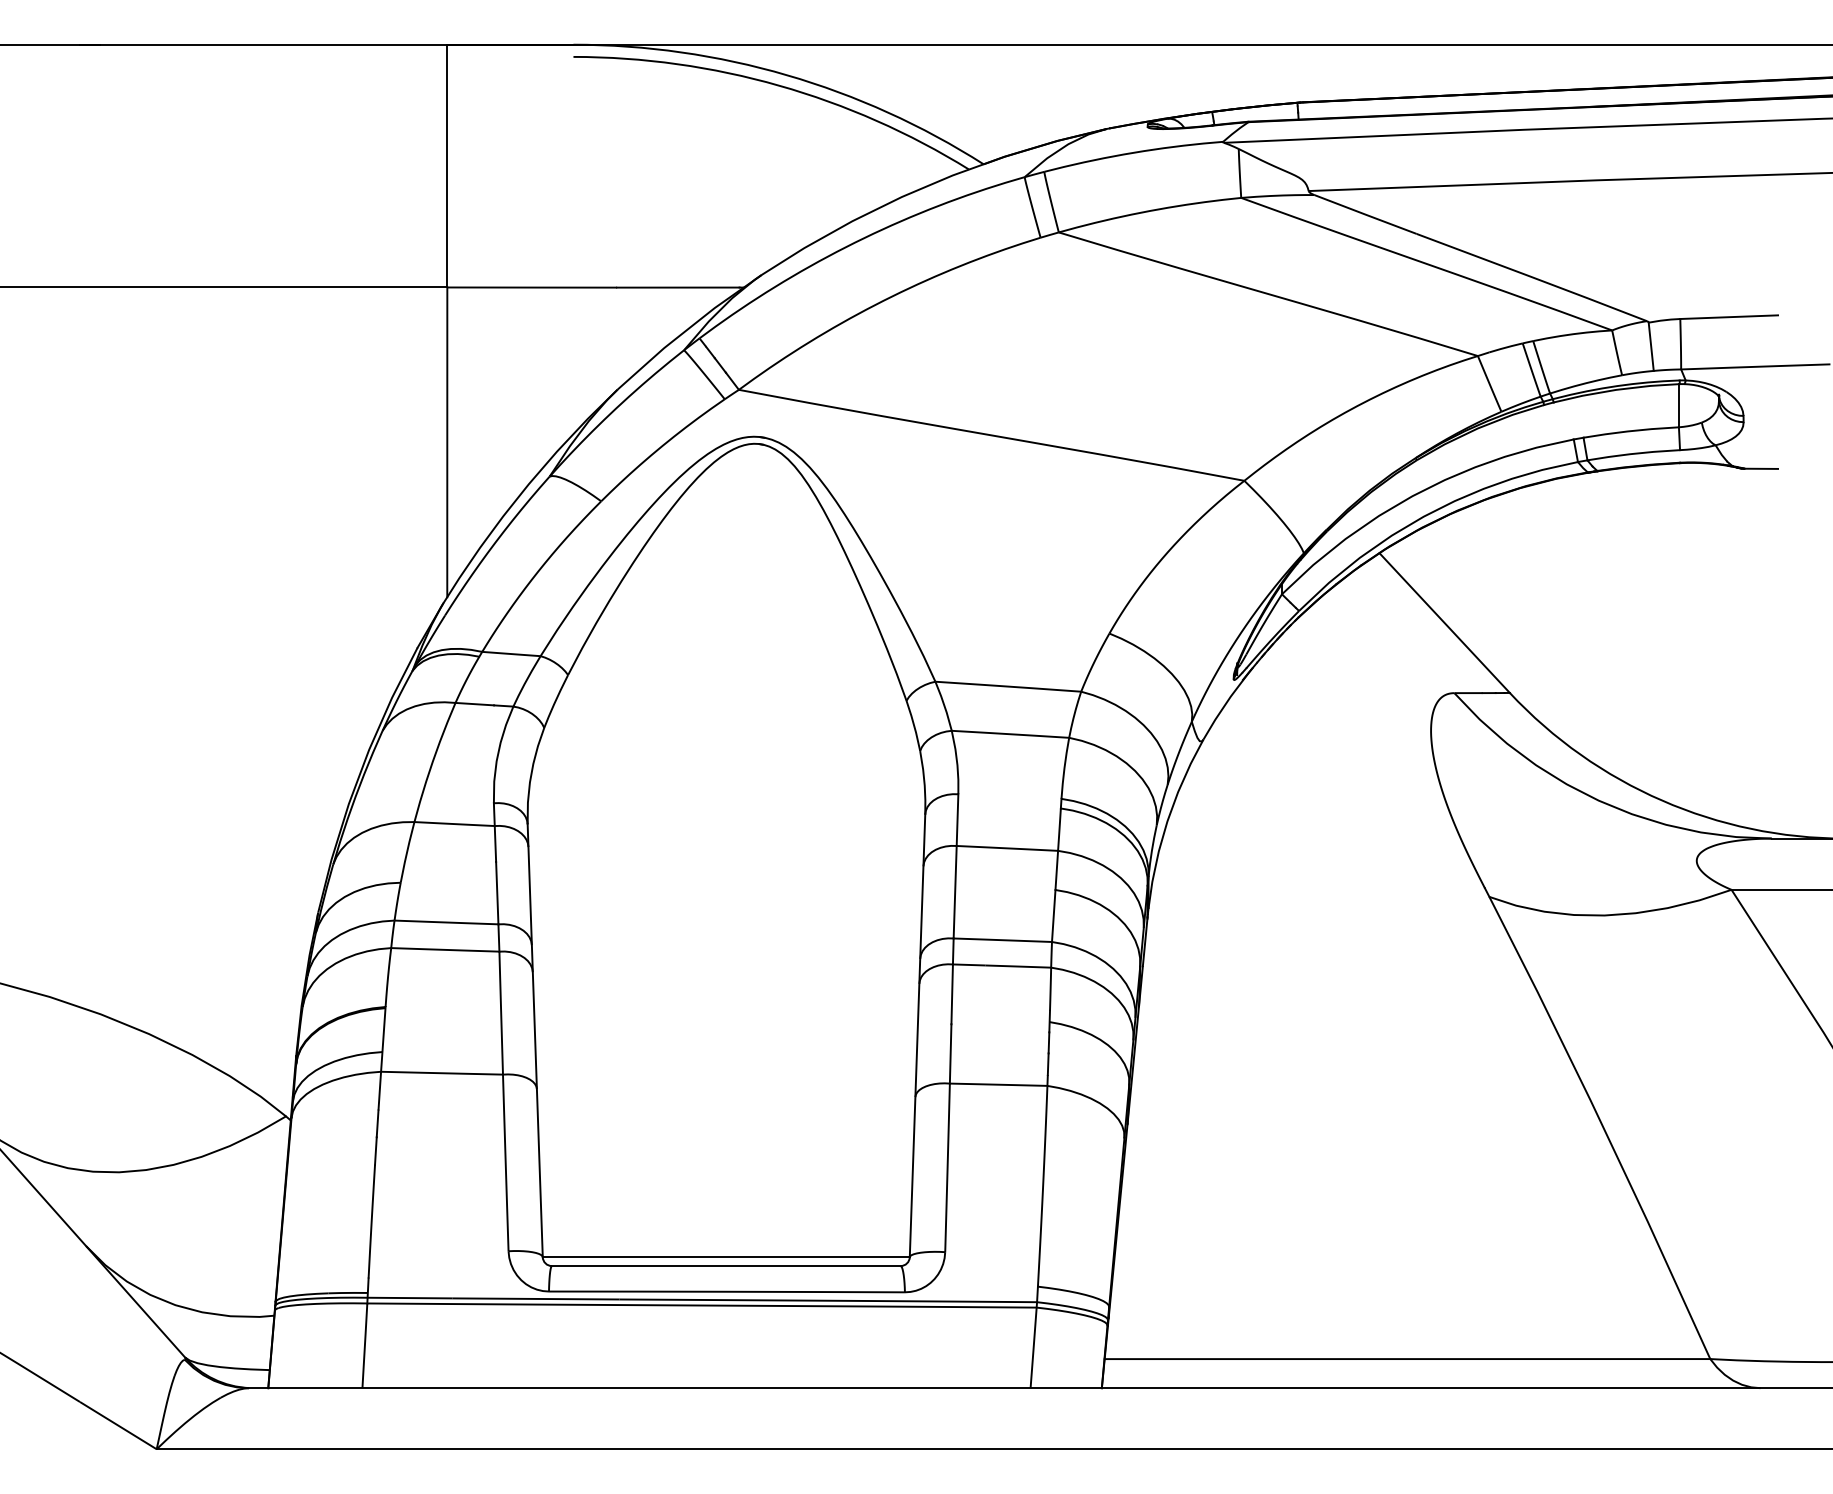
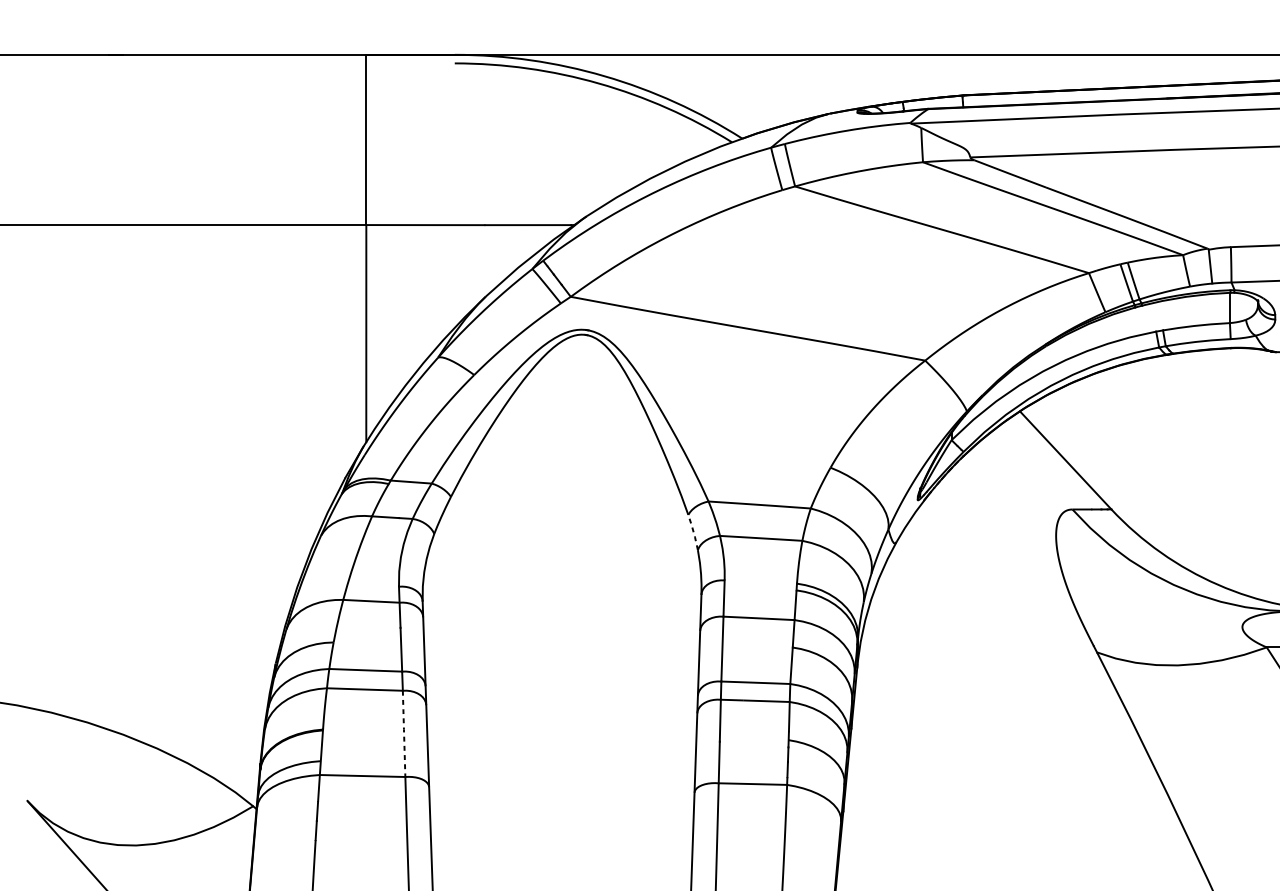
line: (913, 725) -> (693, 532), solid -> dashed
line: (501, 1011) -> (404, 732), solid -> dashed

